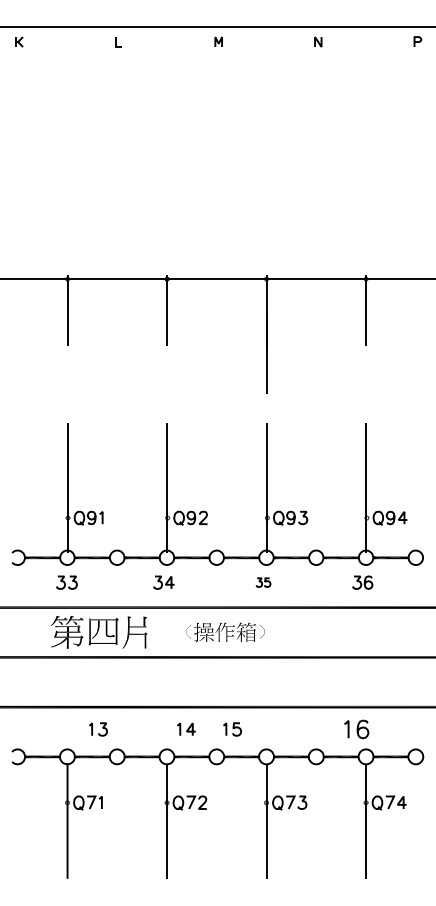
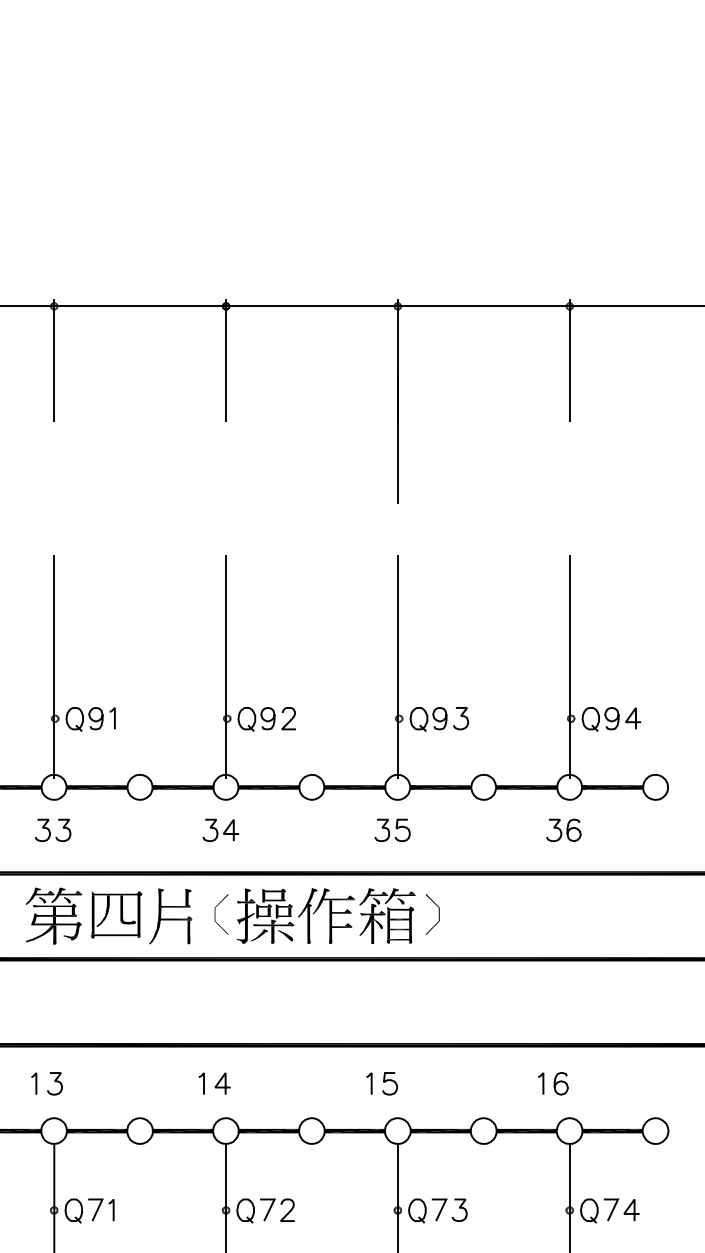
part: (263, 582) -> (392, 830), size x1.43
part: (225, 632) -> (327, 916), size x1.67
part: (186, 728) -> (214, 1082), moved
part: (98, 729) -> (47, 1083), moved
part: (232, 729) -> (382, 1083), moved
part: (356, 729) -> (553, 1083), size x0.71

